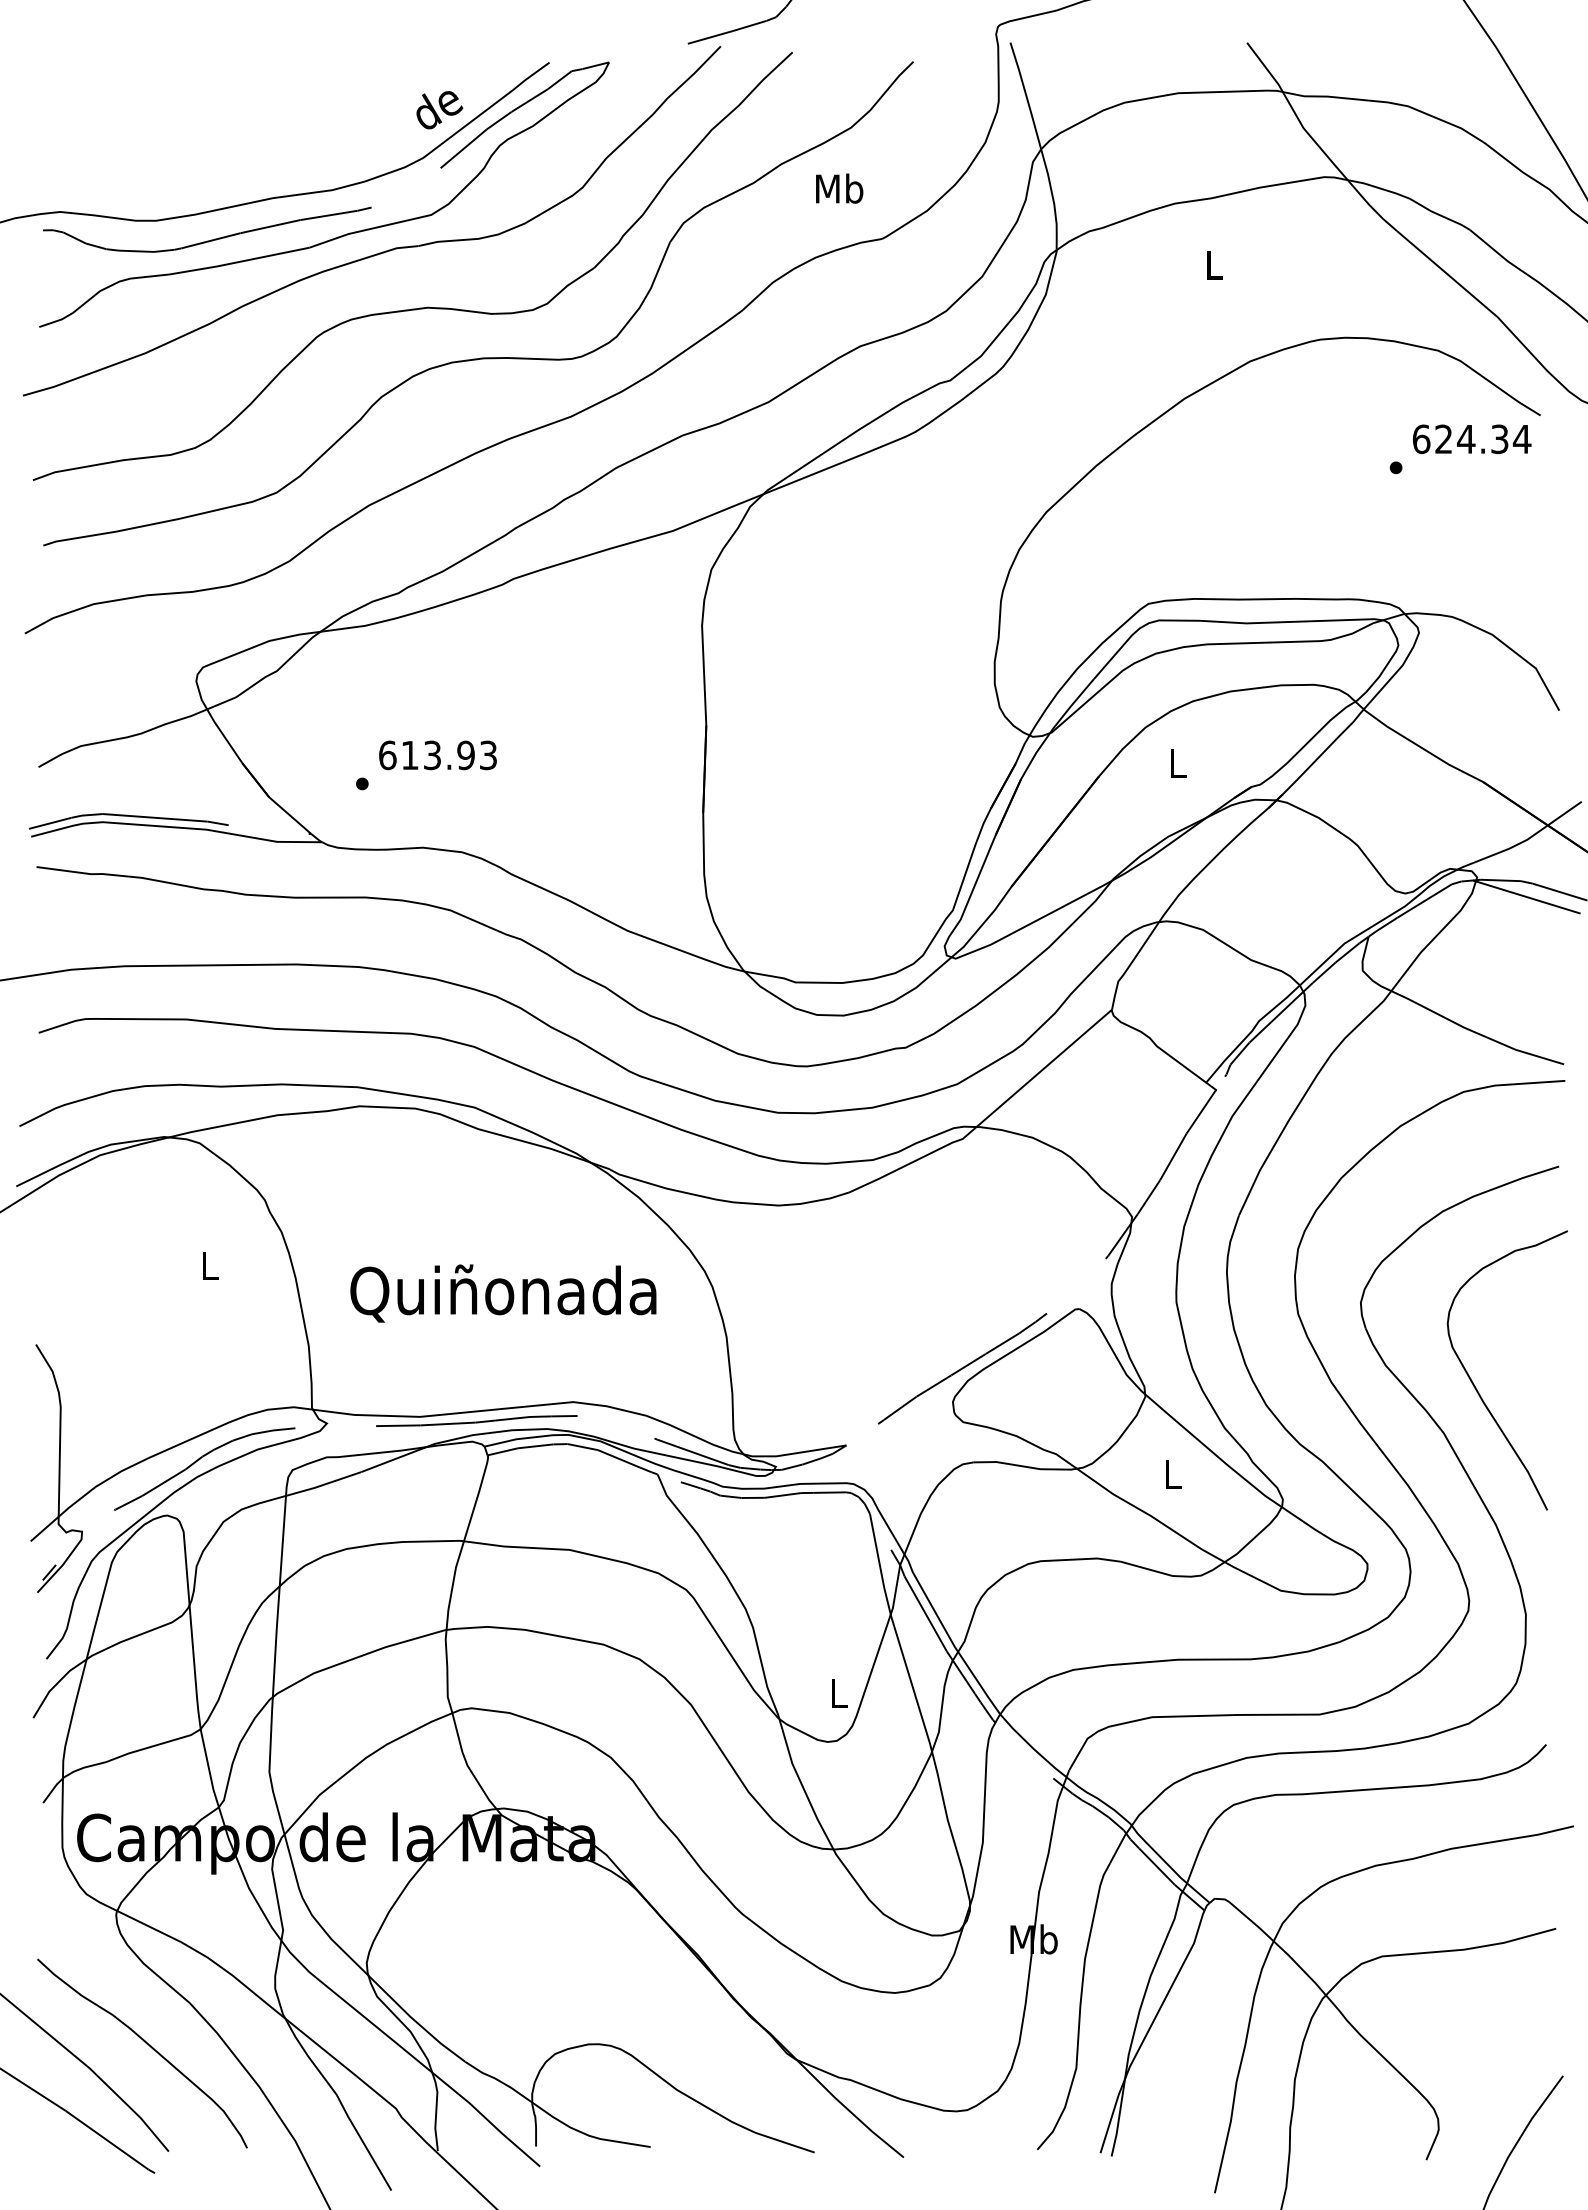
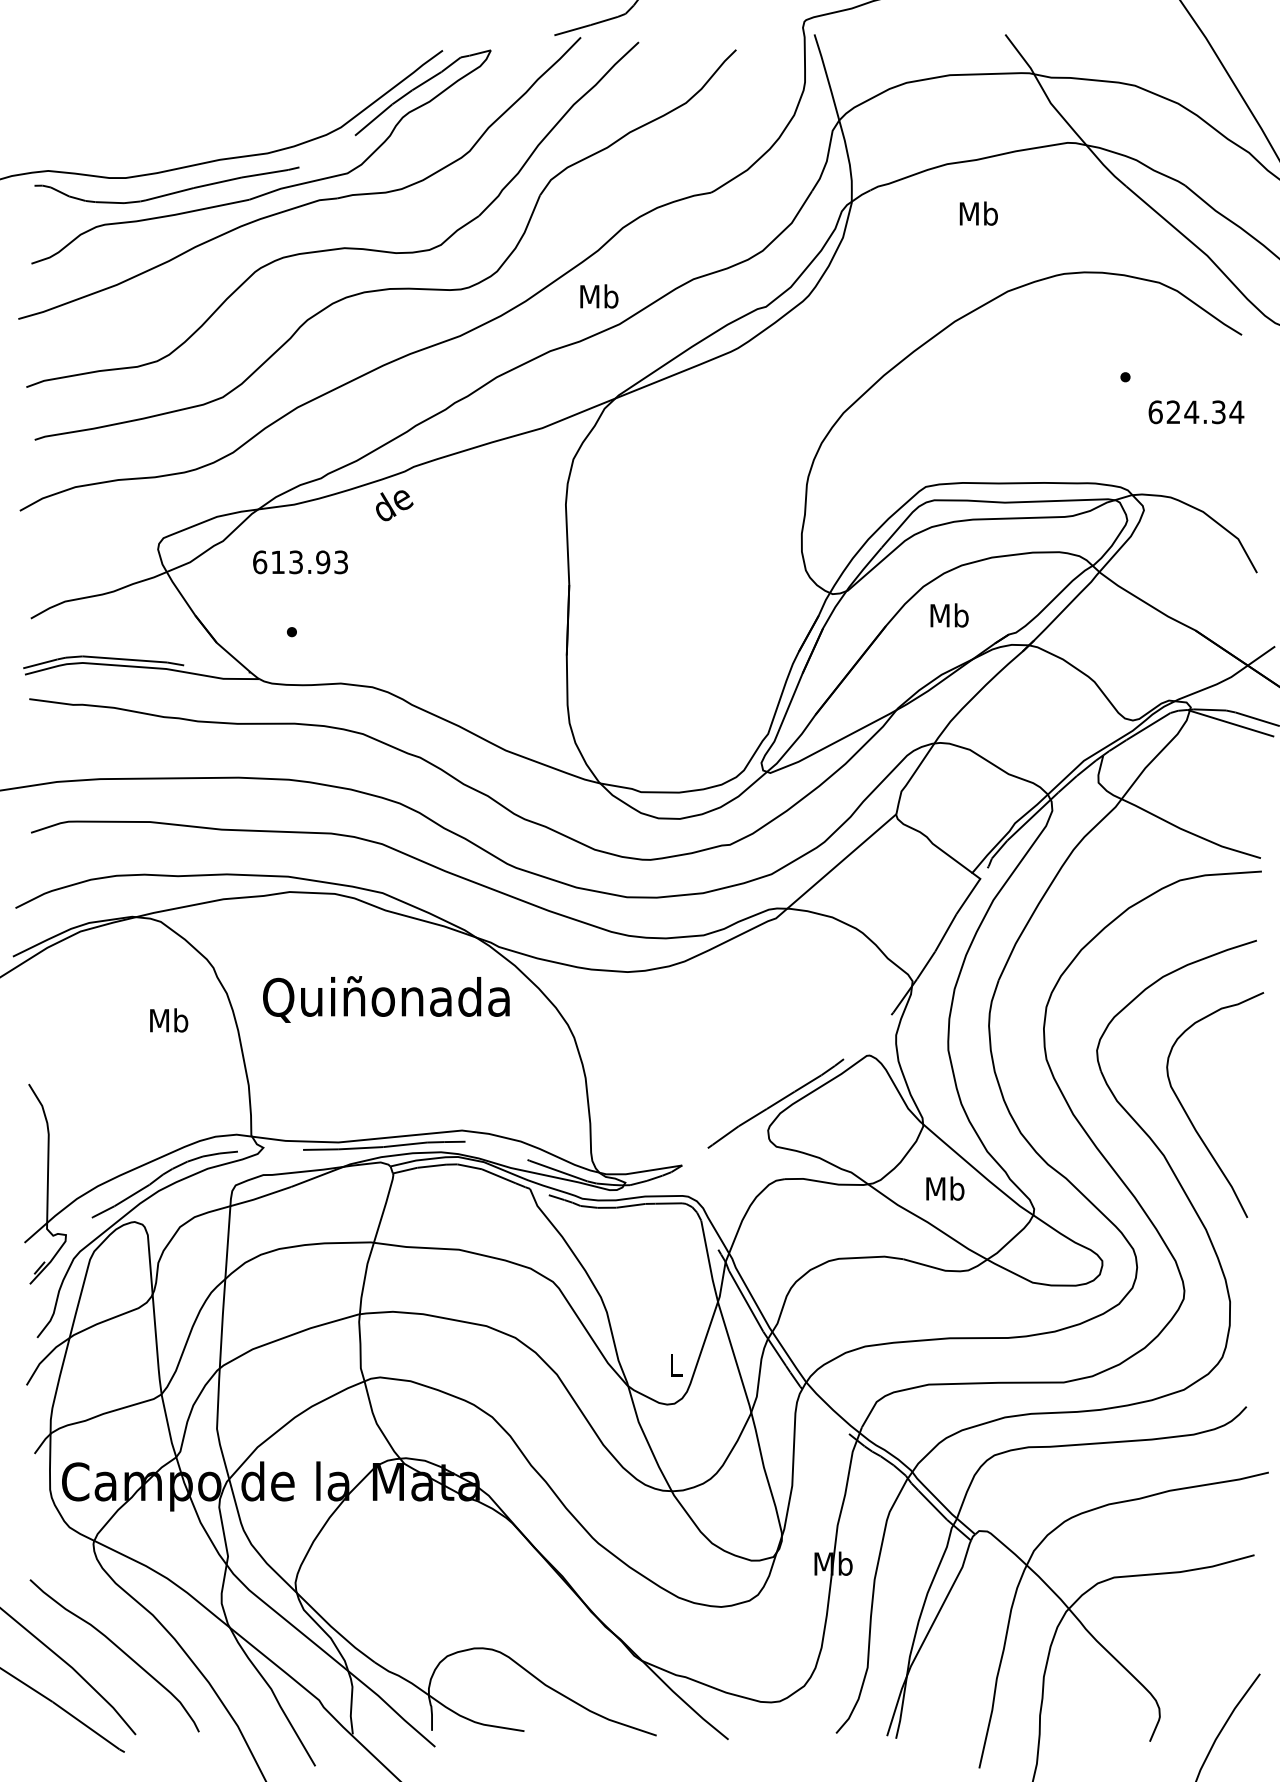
text: (439, 110) -> (394, 505), moved
text: (839, 188) -> (599, 296), moved
text: (1213, 264) -> (978, 213), L -> Mb
text: (1471, 438) -> (1195, 411), moved
text: (437, 755) -> (300, 562), moved
text: (1177, 763) -> (949, 615), L -> Mb
text: (209, 1265) -> (168, 1020), L -> Mb
text: (503, 1293) -> (386, 999), moved
text: (1172, 1474) -> (945, 1188), L -> Mb

